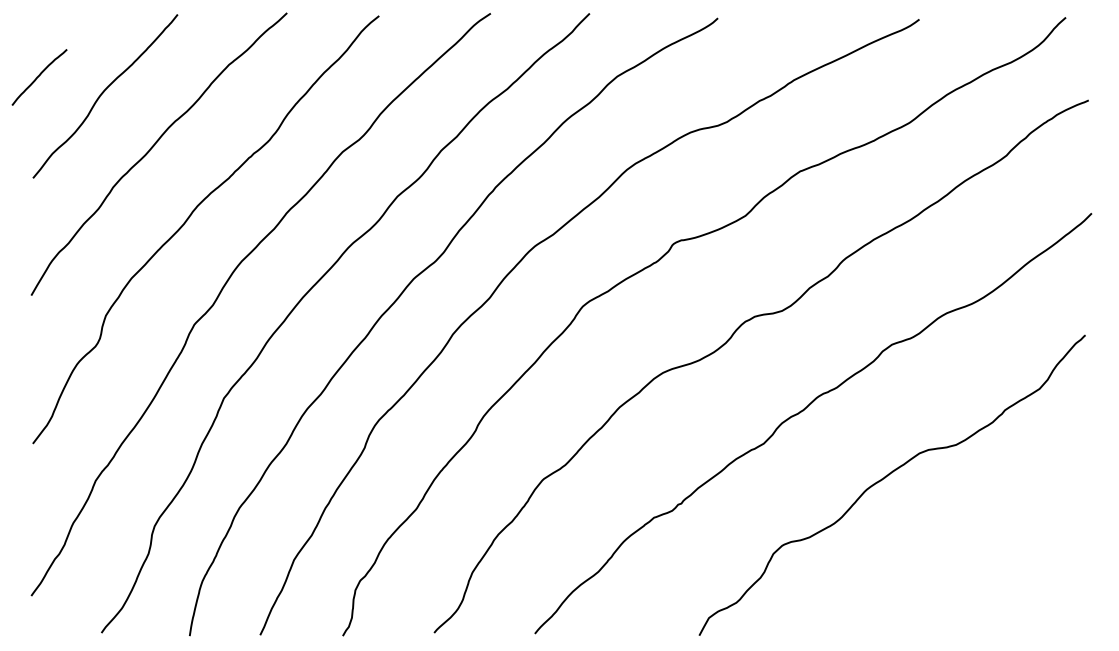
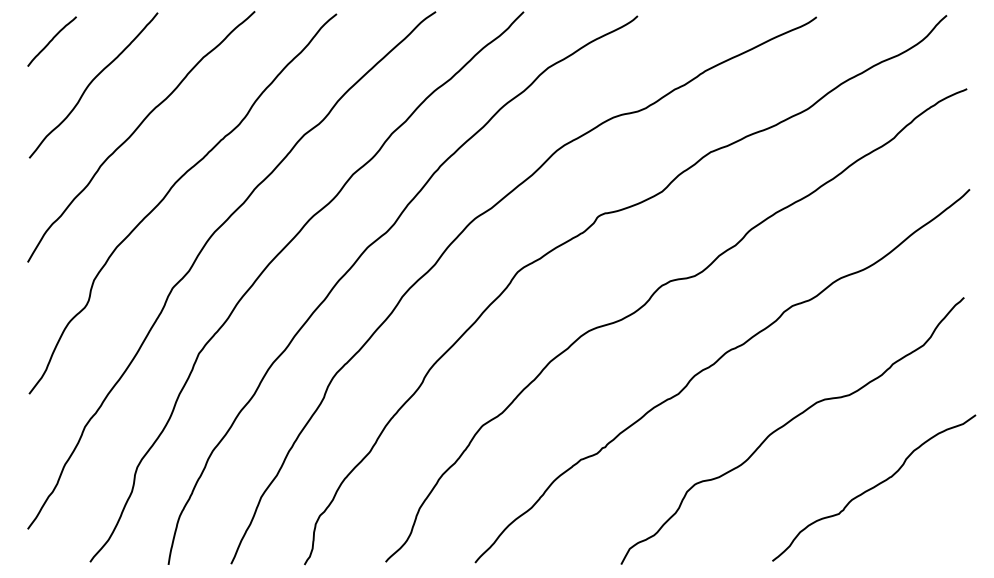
curve: (38, 77) -> (51, 41), moved
curve: (984, 548) -> (874, 487), added

